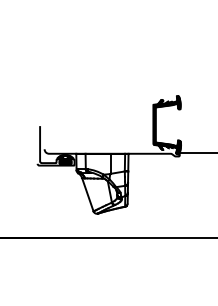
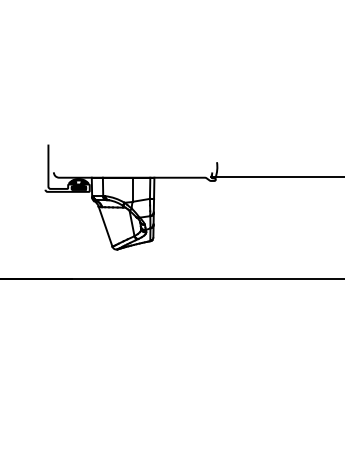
hatch: (167, 125) -> (200, 143), removed

